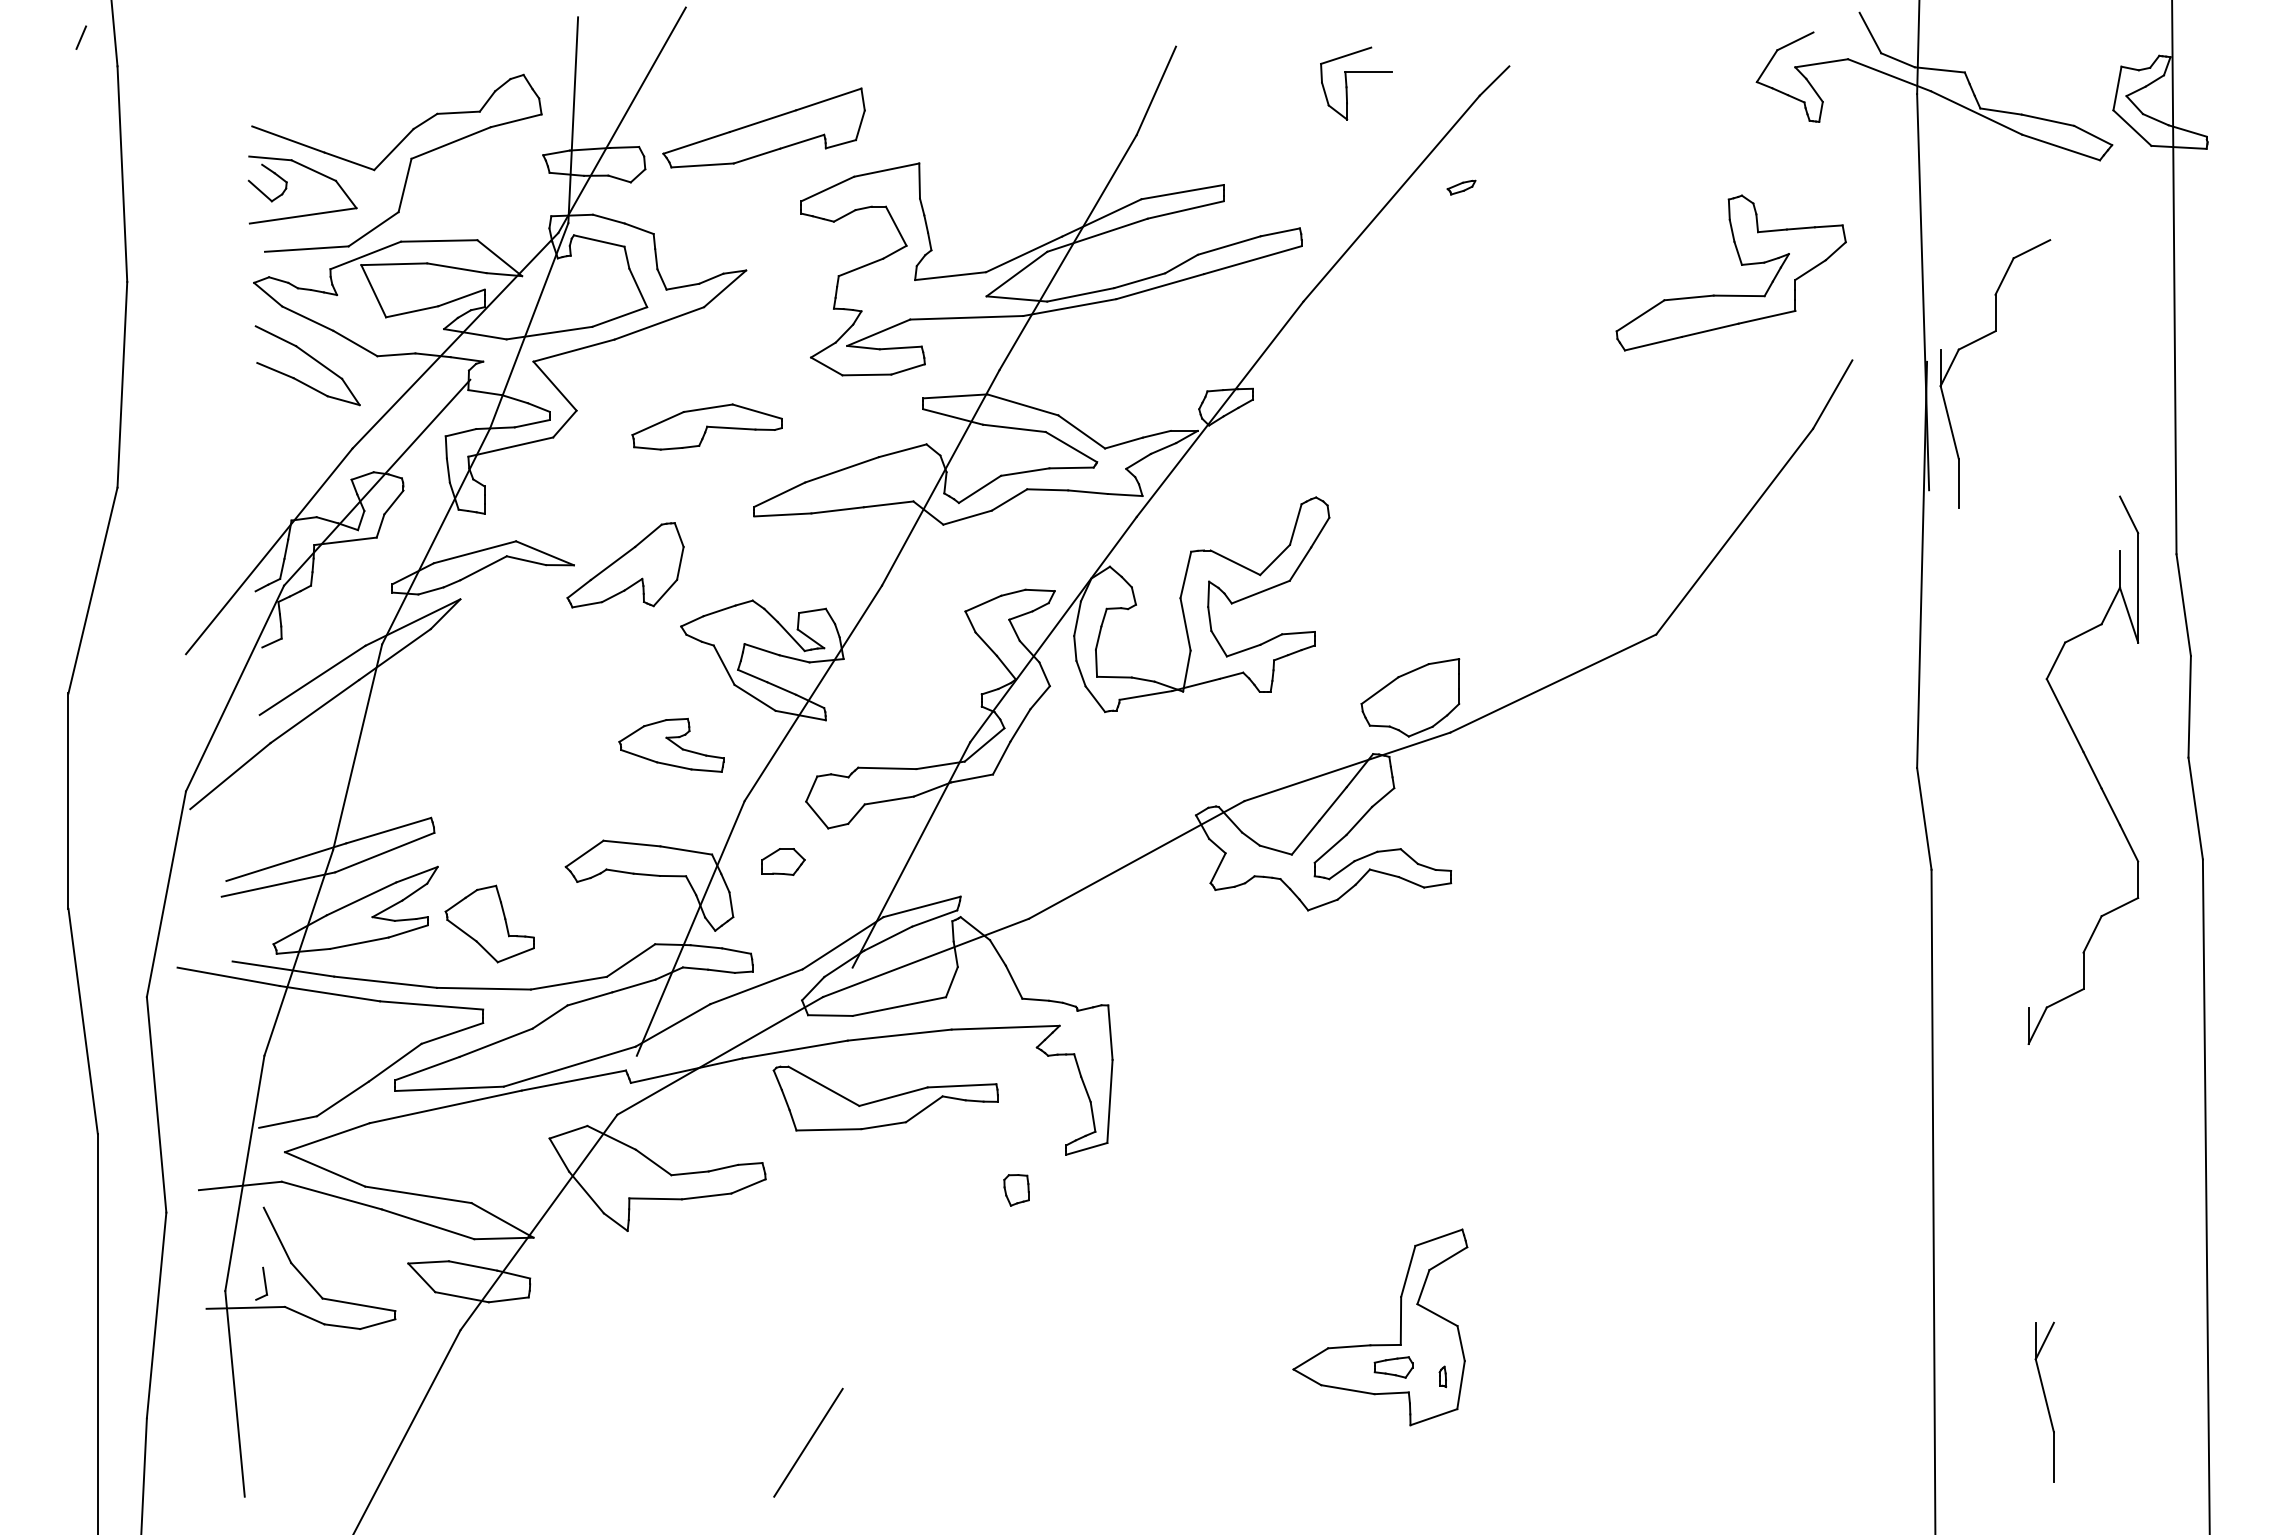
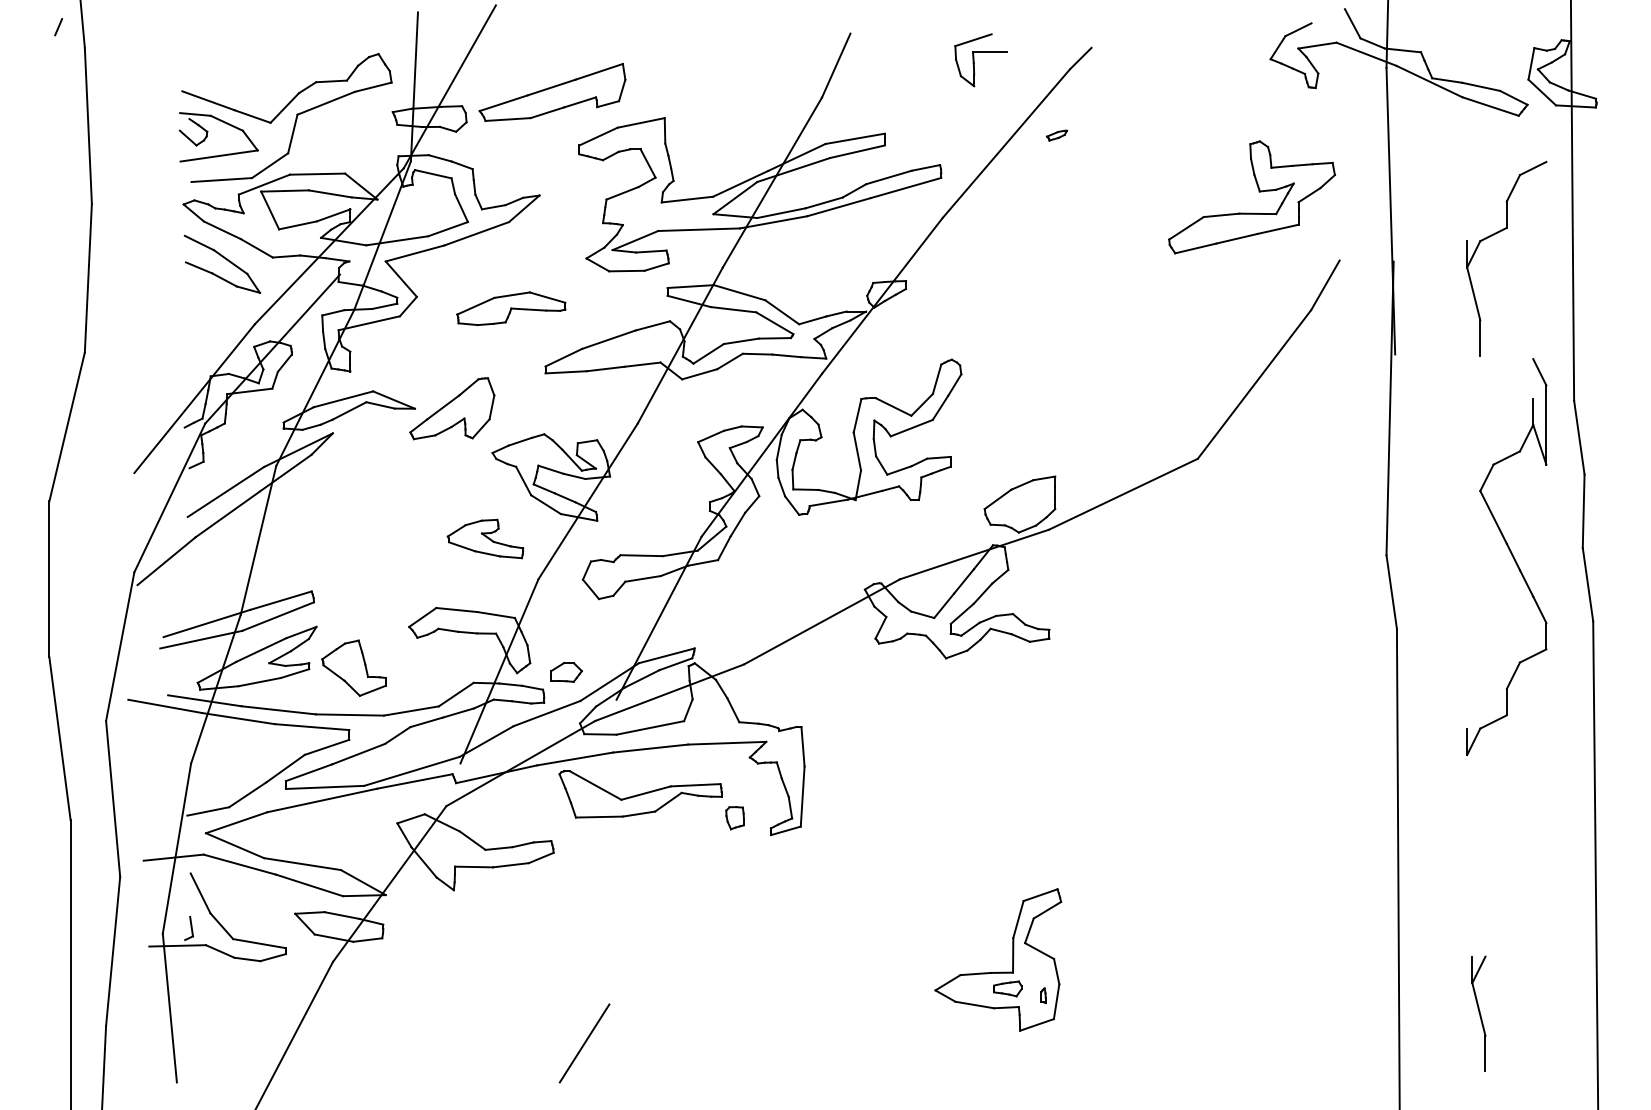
part: (1979, 340) -> (1495, 234), moved
part: (783, 861) -> (566, 672), moved
part: (1016, 1190) -> (735, 818), moved

